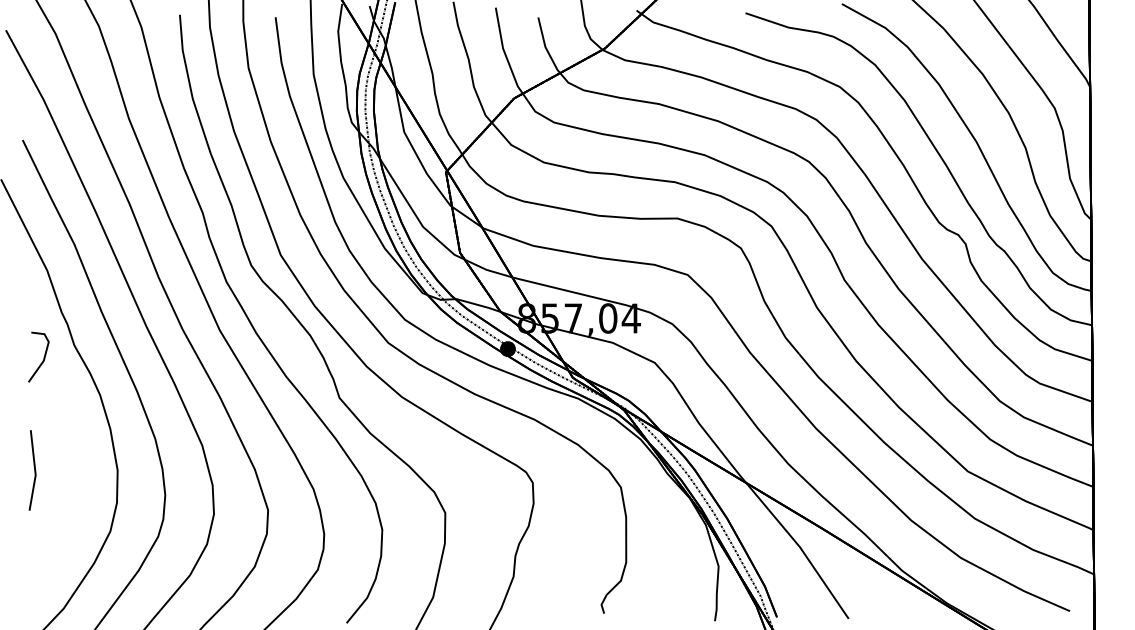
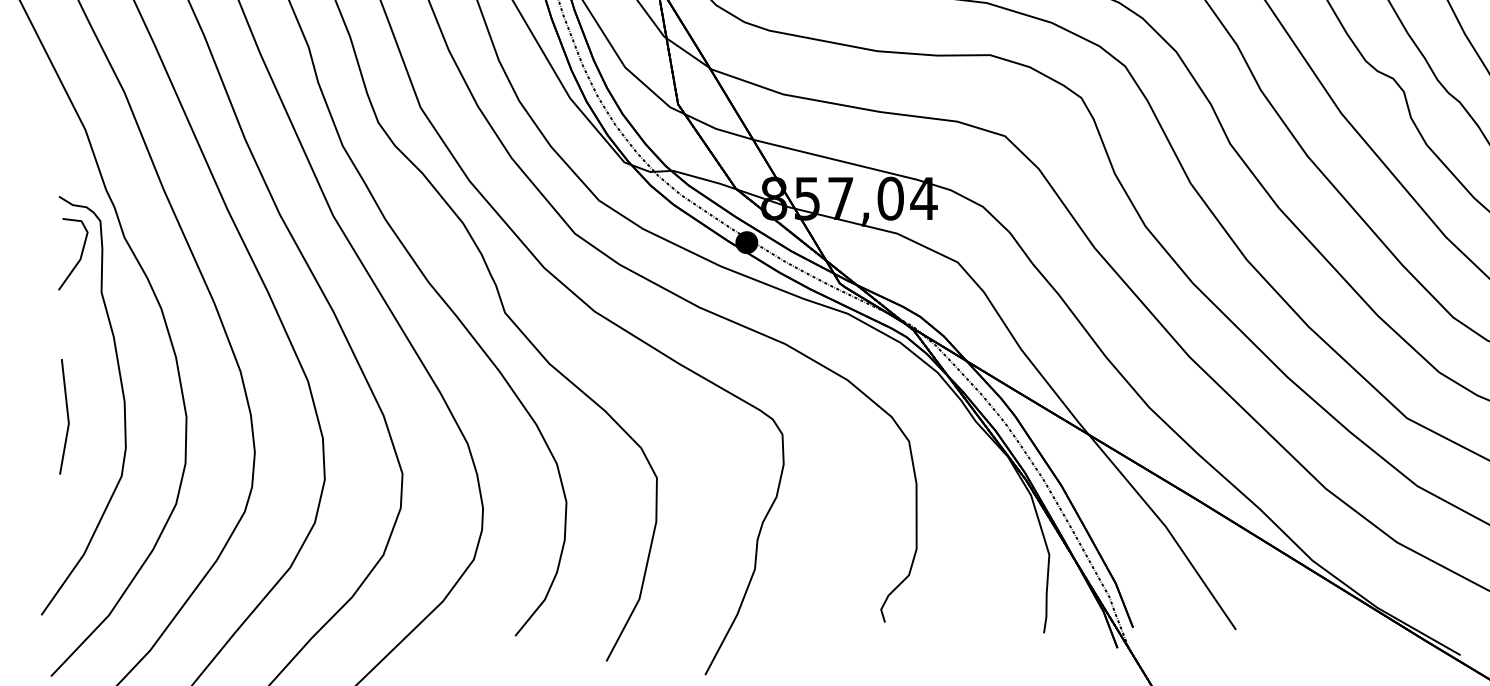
part: (72, 455) -> (121, 395), added

